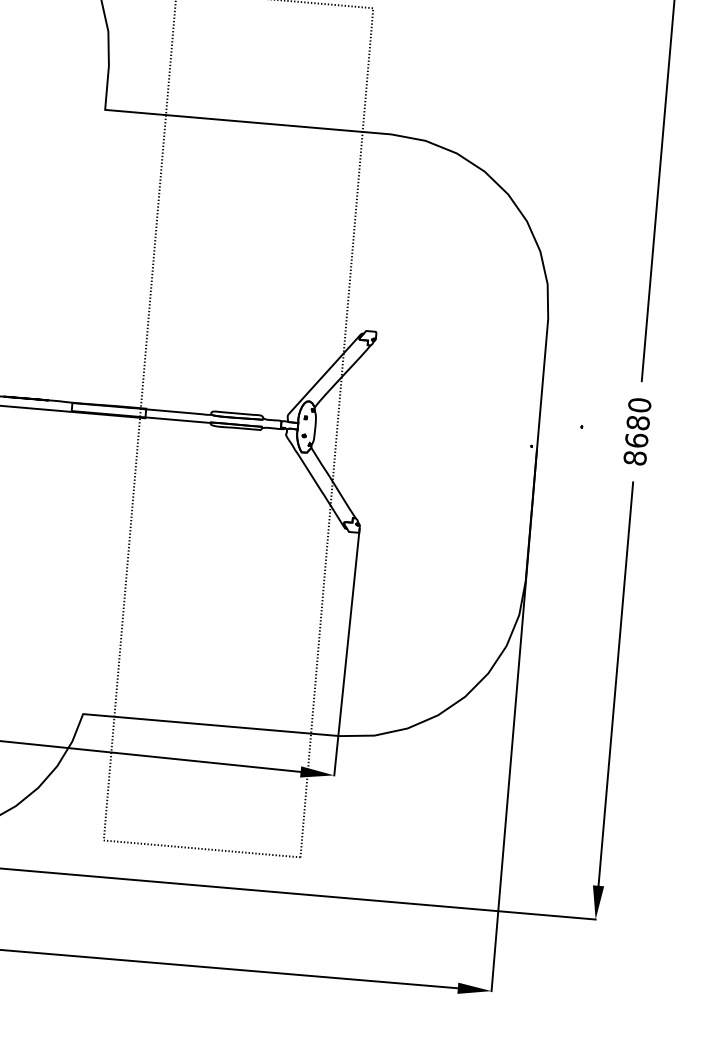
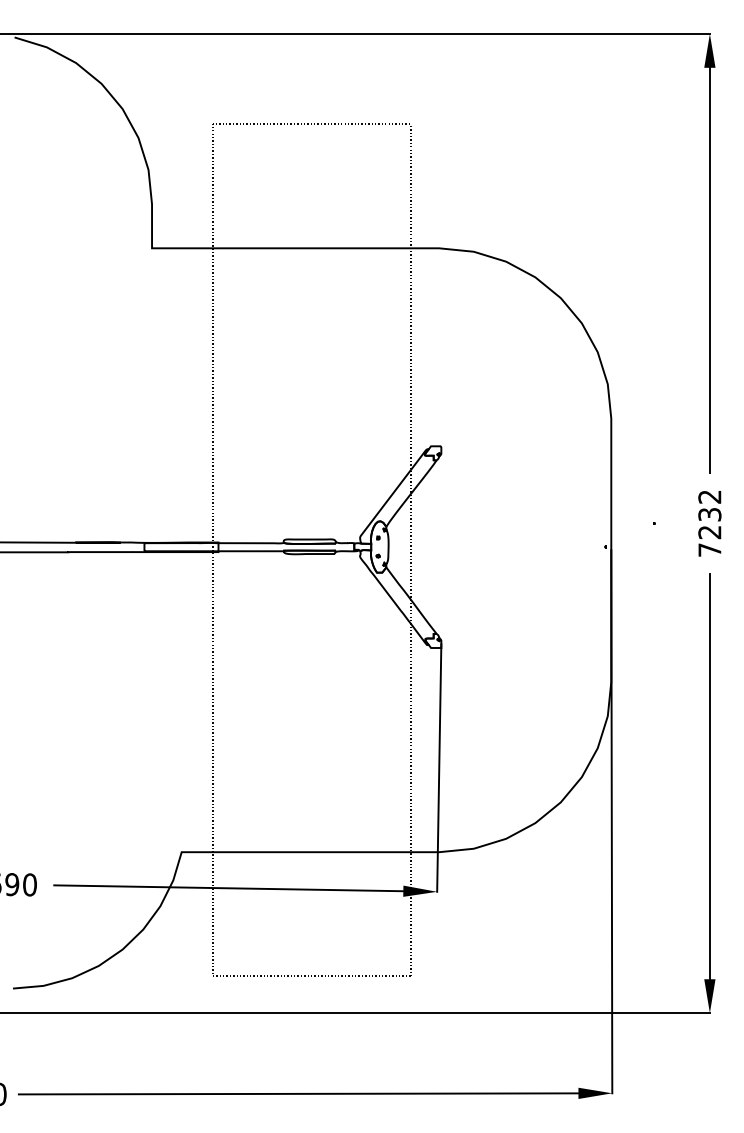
text: (637, 431) -> (709, 523), 8680 -> 7232

